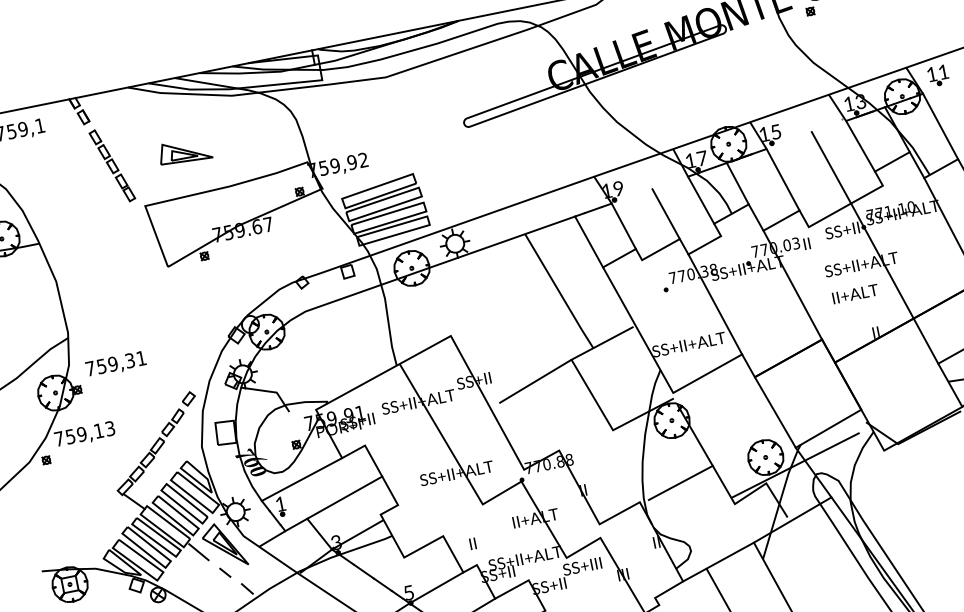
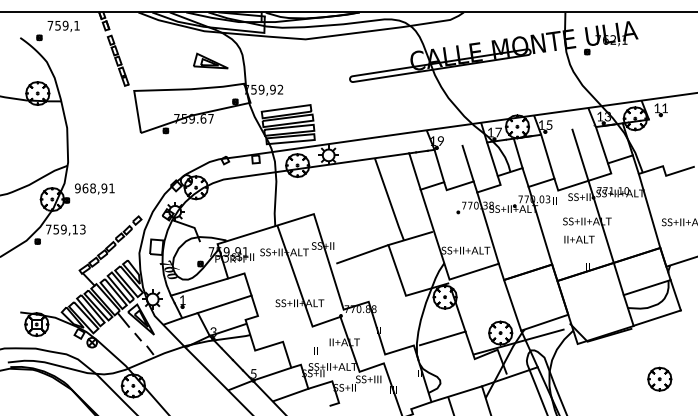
line: (939, 126) -> (655, 142), removed
part: (184, 150) -> (210, 60), moved
text: (110, 364) -> (91, 188), 759,31 -> 968,91
text: (471, 543) -> (315, 350), moved

